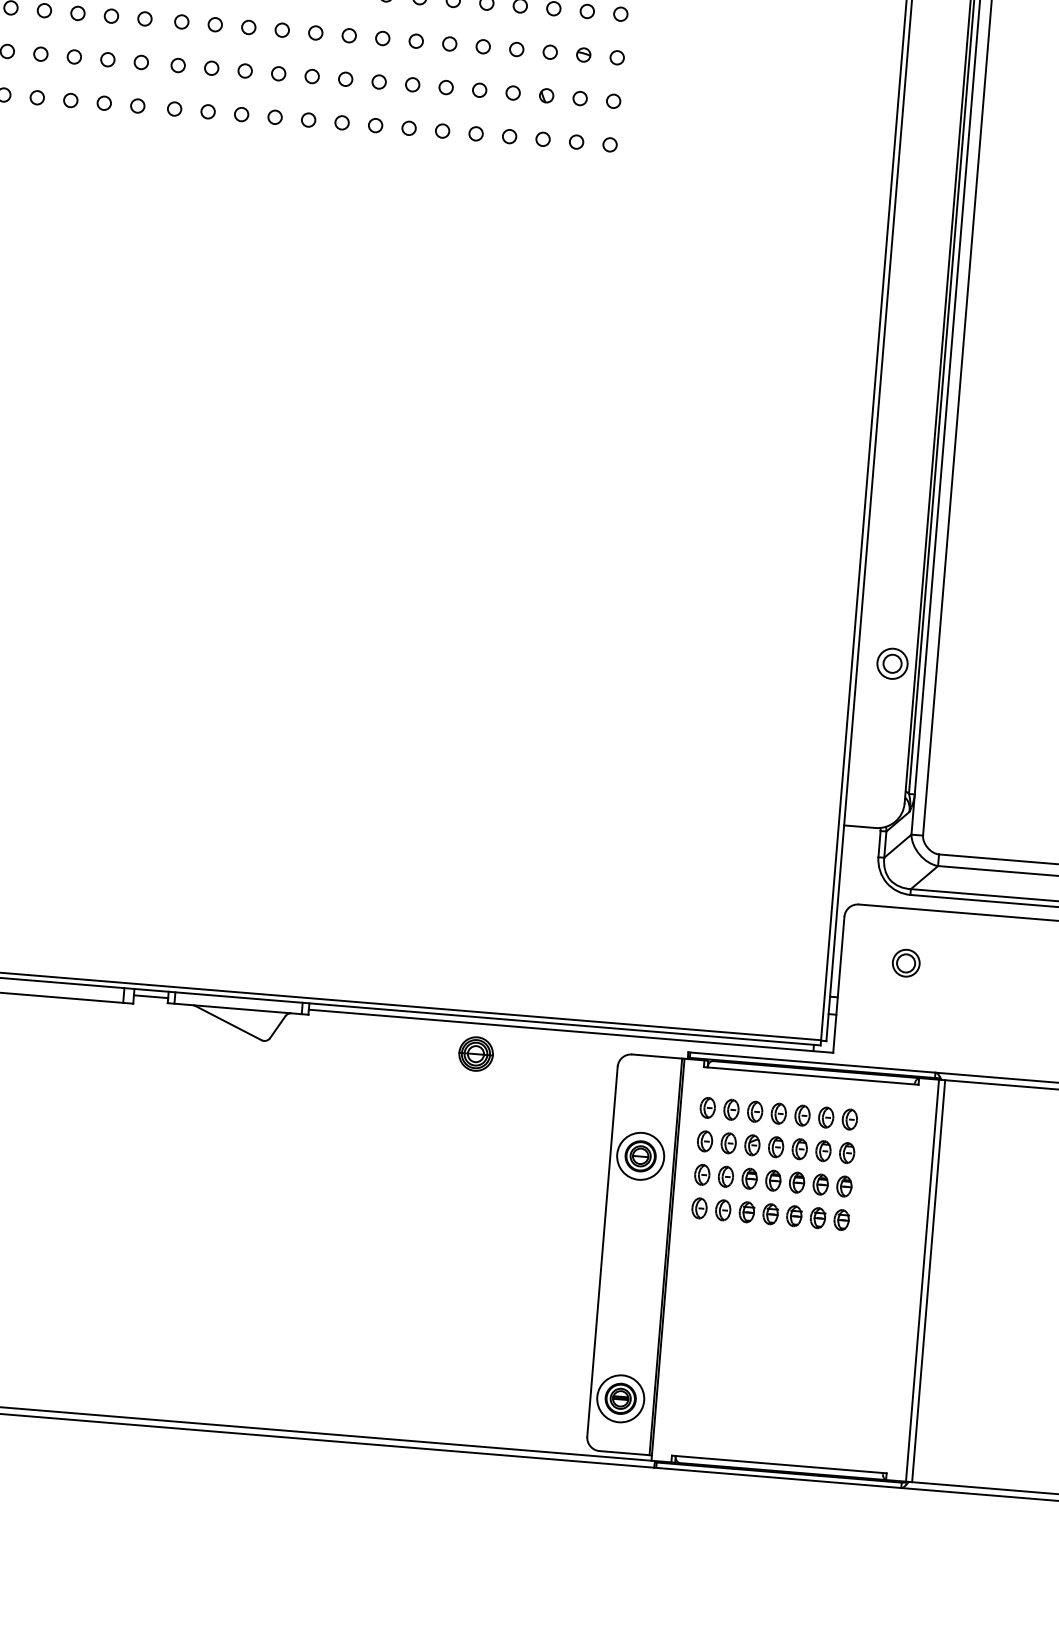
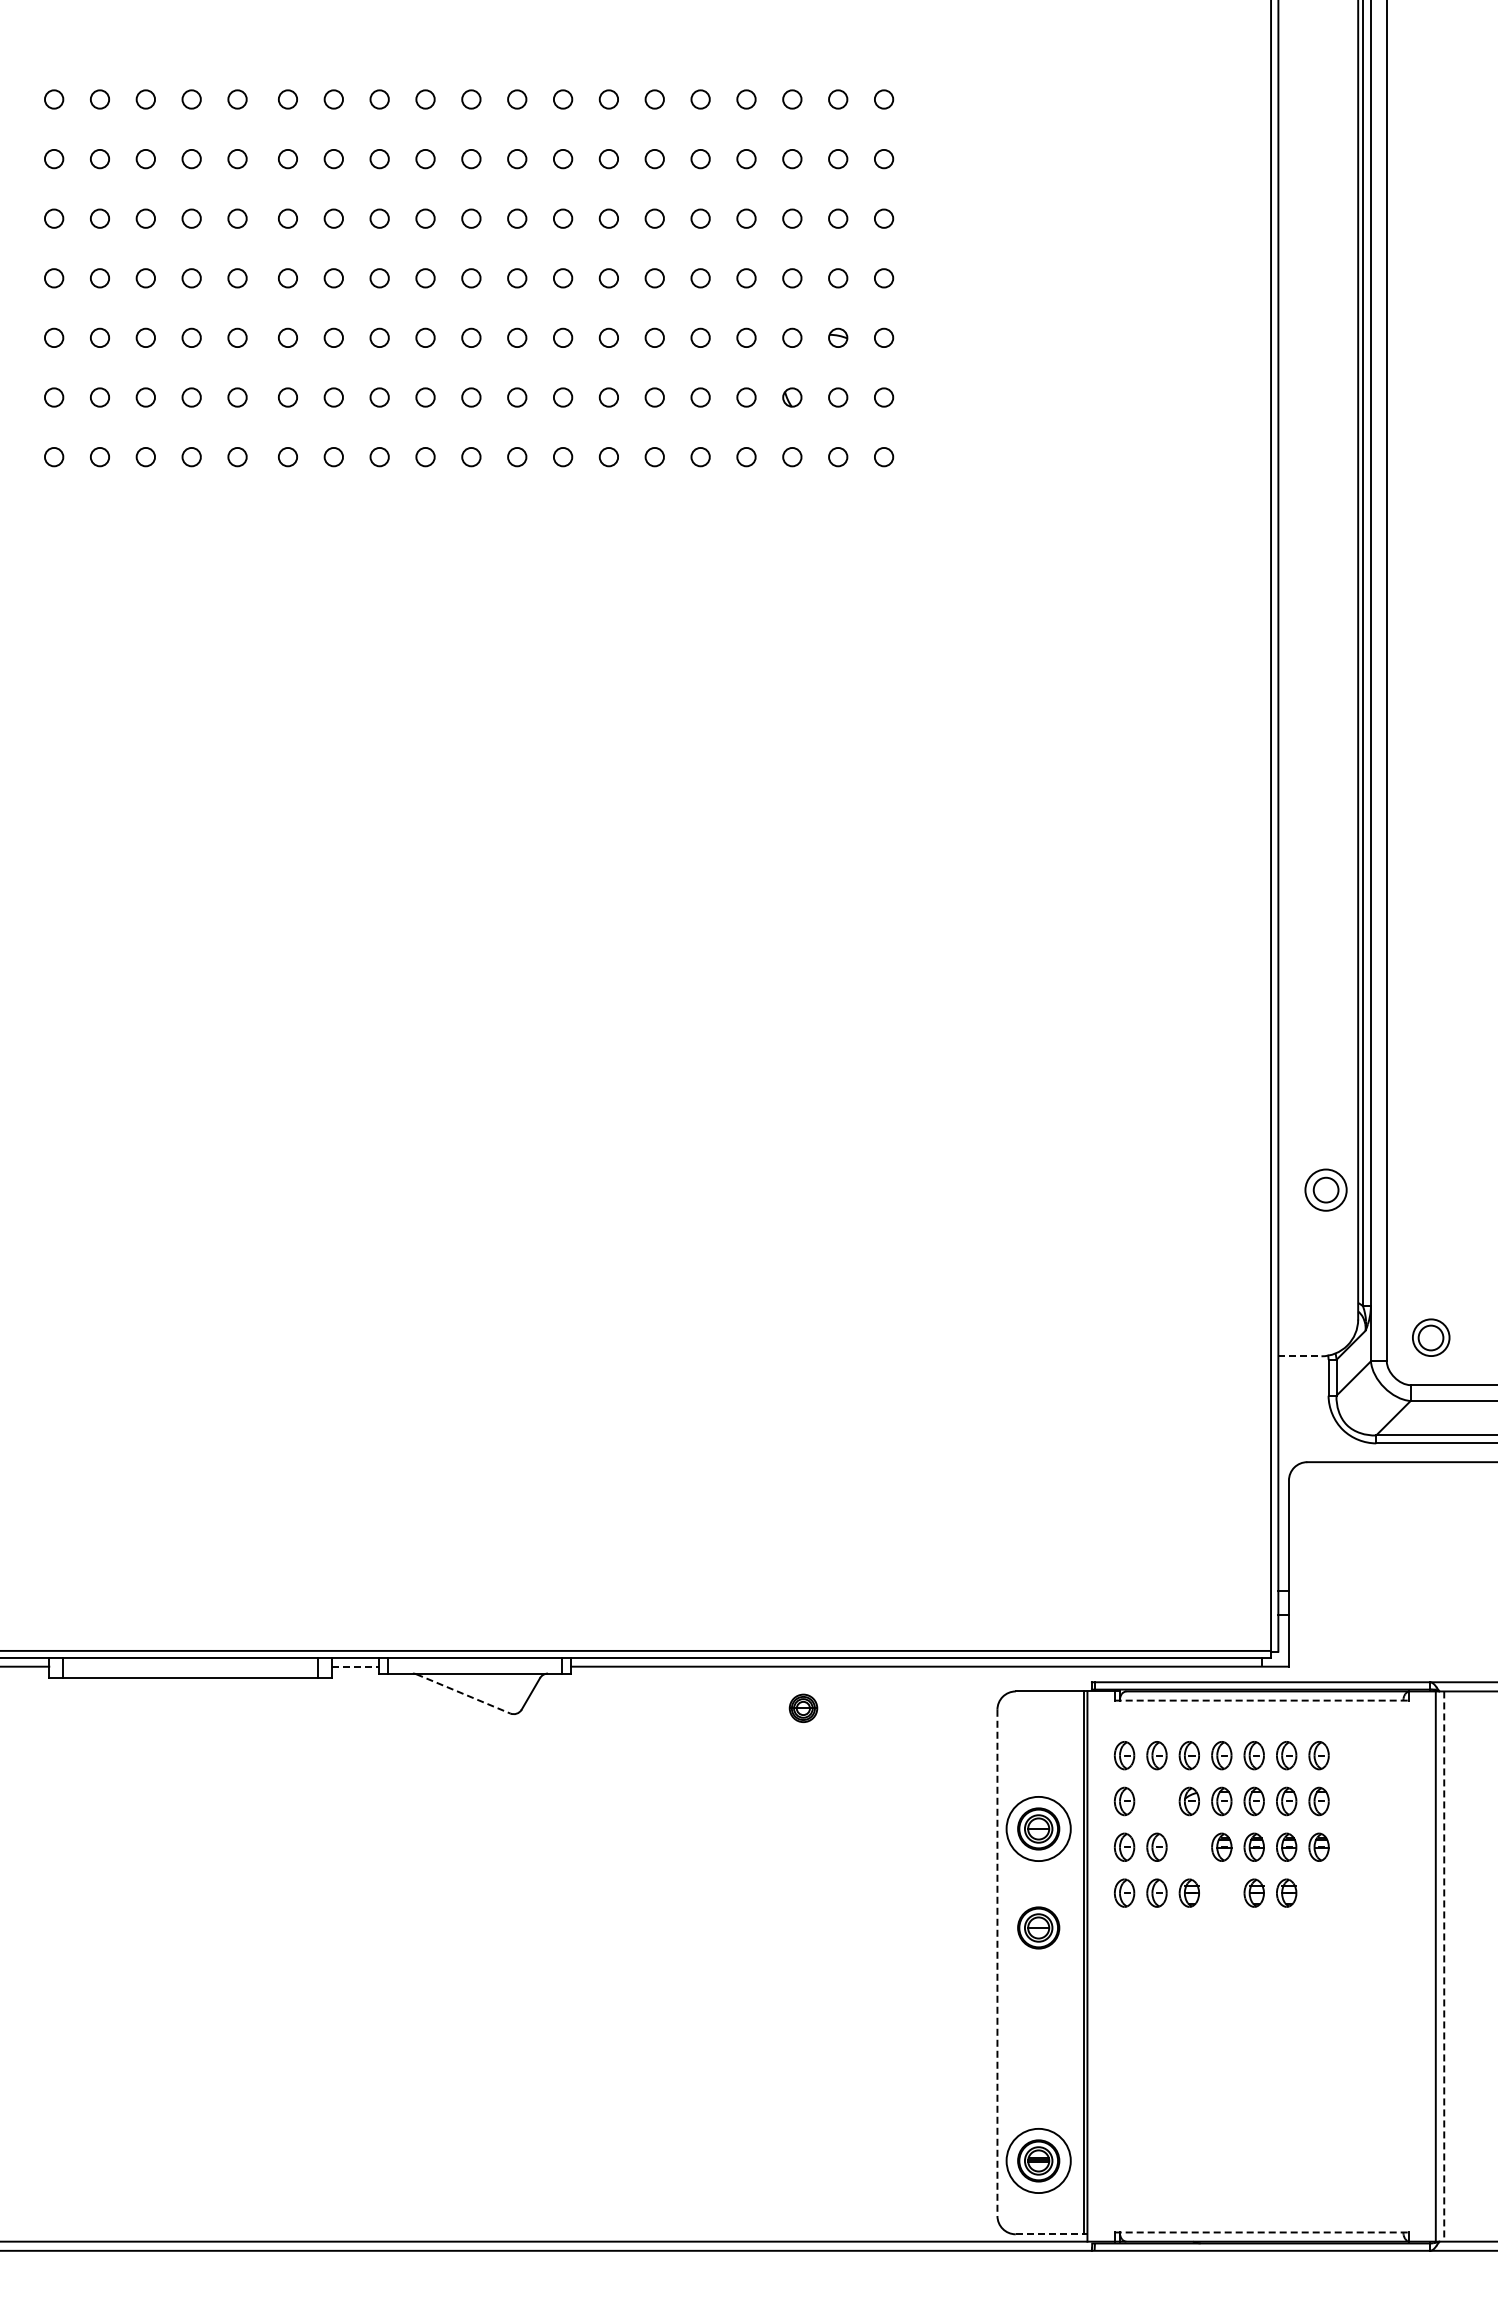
part: (892, 663) -> (1325, 1189), moved
line: (859, 826) -> (1299, 1356), solid -> dashed
part: (906, 963) -> (1431, 1337), moved
line: (151, 996) -> (355, 1666), solid -> dashed
line: (228, 1022) -> (463, 1693), solid -> dashed
part: (476, 1054) -> (803, 1708), size x0.6
line: (811, 1075) -> (1261, 1700), solid -> dashed
part: (728, 1143) -> (1156, 1801), removed
part: (749, 1178) -> (1188, 1846), removed
part: (770, 1213) -> (1221, 1892), removed
part: (841, 1219) -> (1318, 1892), removed
part: (634, 1228) -> (1038, 1927), added
line: (602, 1252) -> (997, 1963), solid -> dashed
line: (928, 1281) -> (1444, 1967), solid -> dashed
line: (625, 1453) -> (1051, 2234), solid -> dashed
line: (779, 1464) -> (1261, 2232), solid -> dashed

